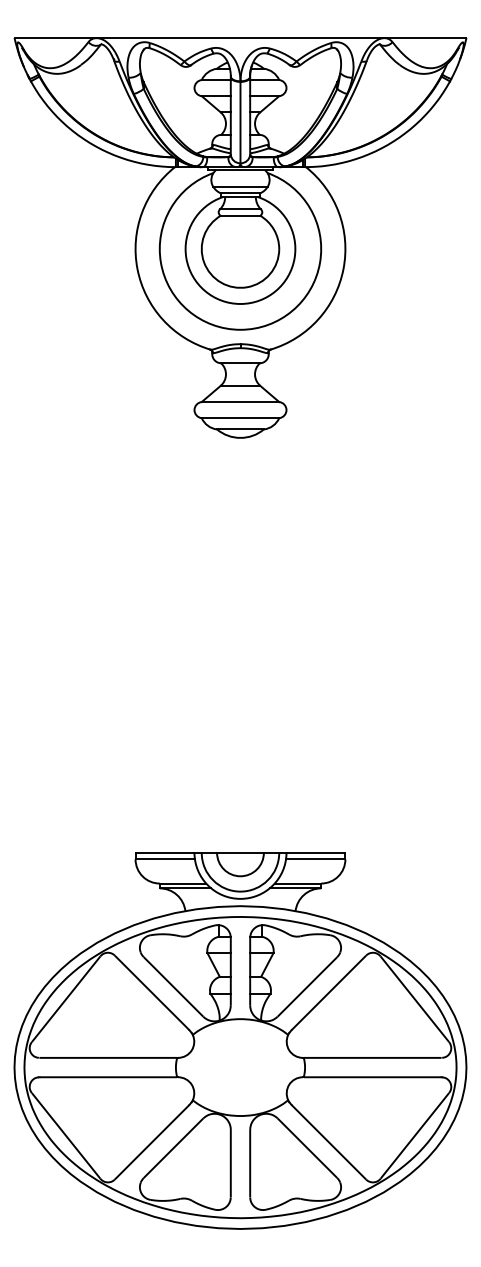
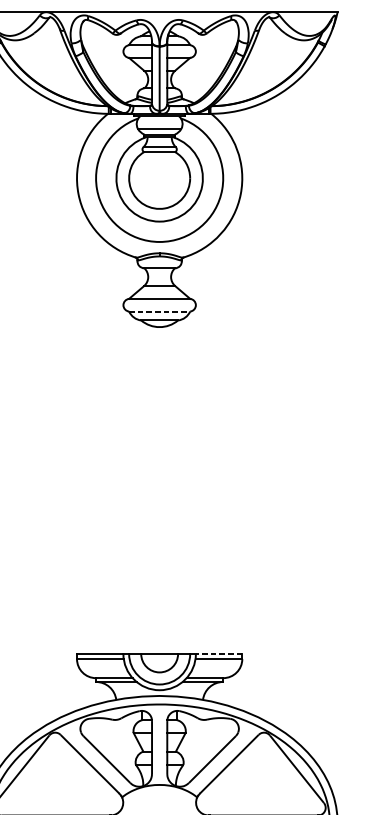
line: (240, 418) -> (159, 311), solid -> dashed
line: (315, 852) -> (218, 653), solid -> dashed

